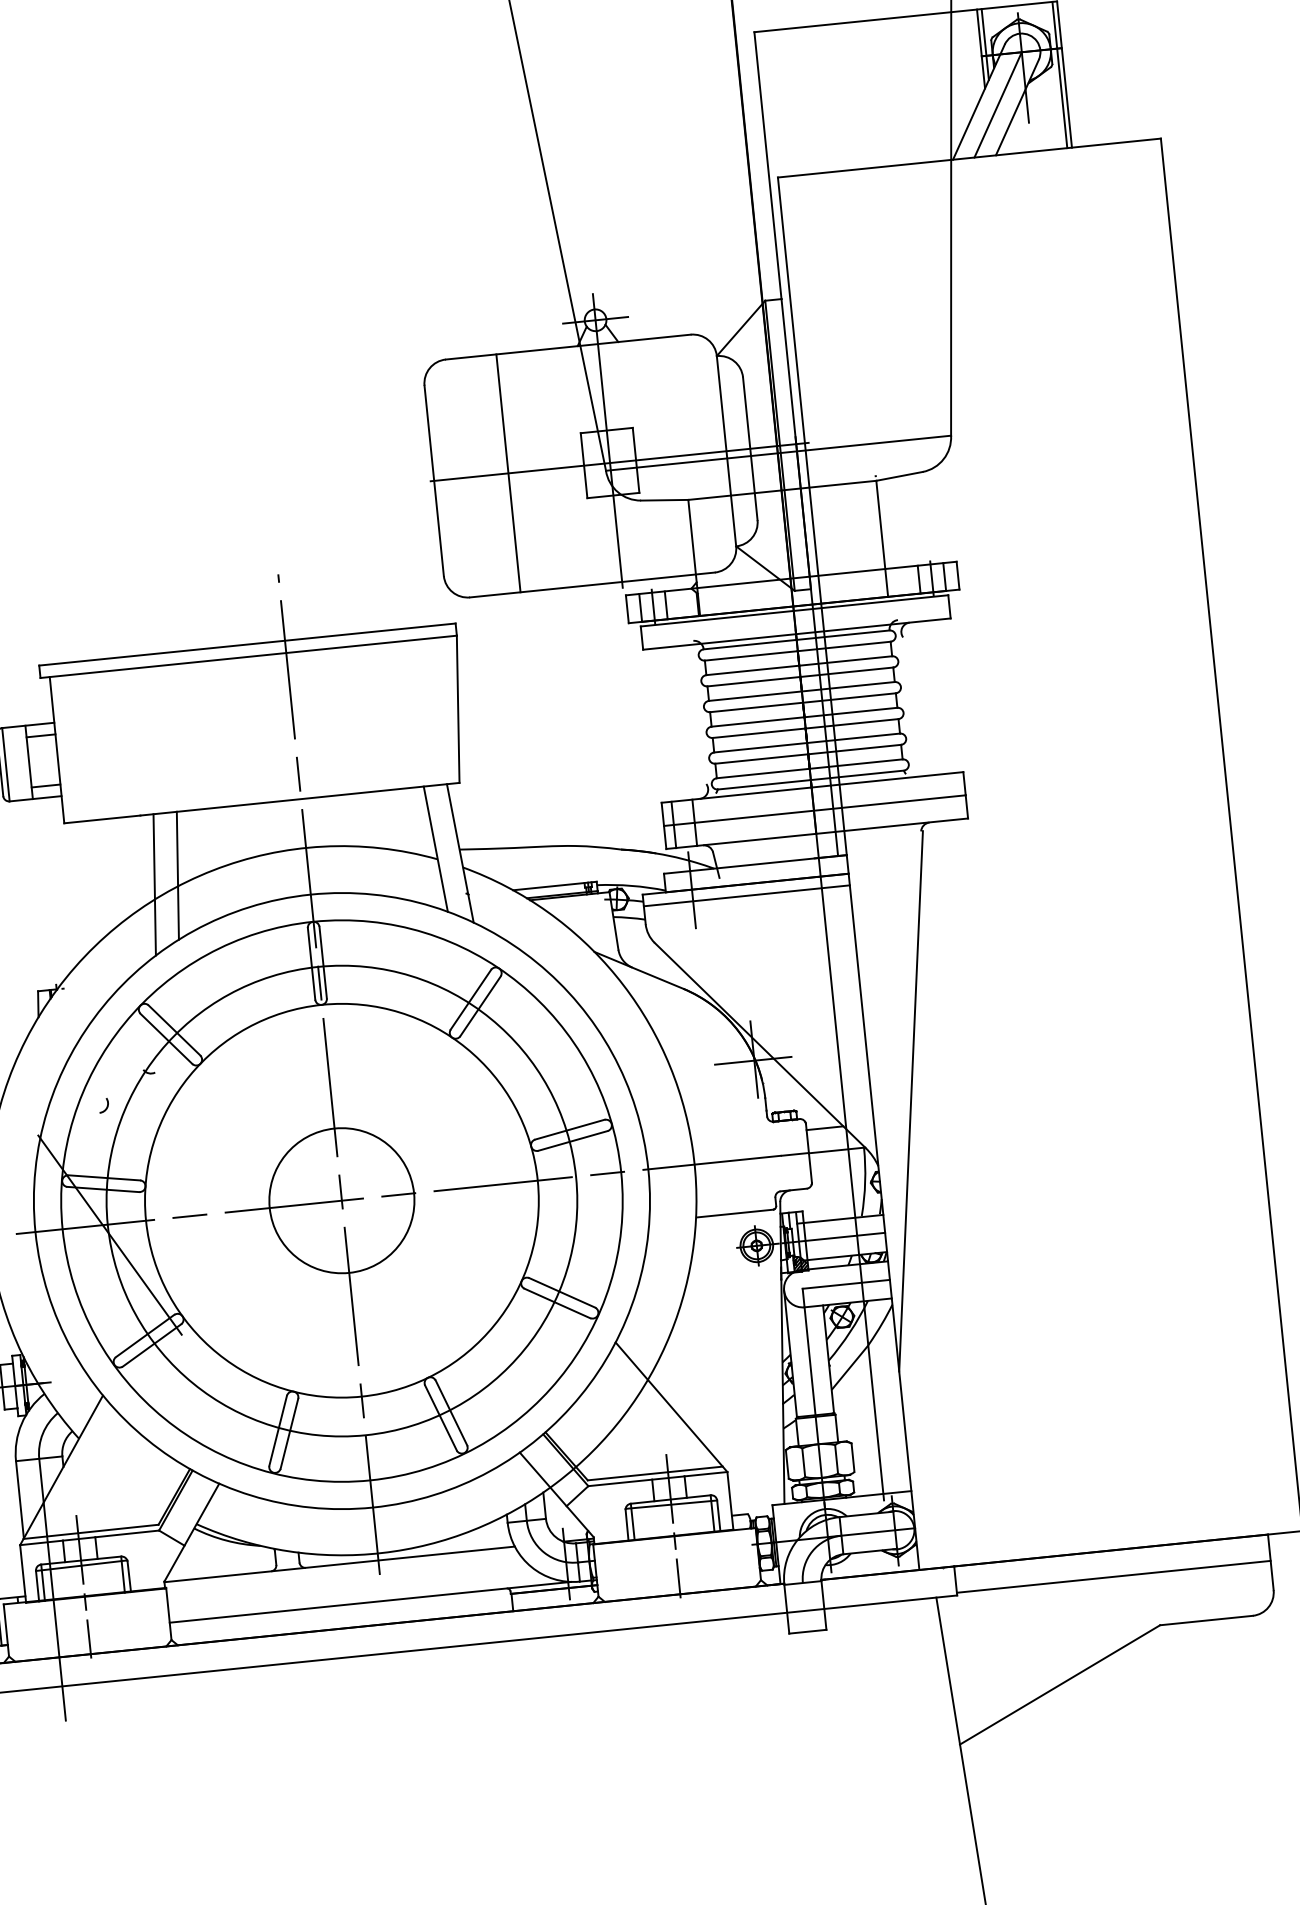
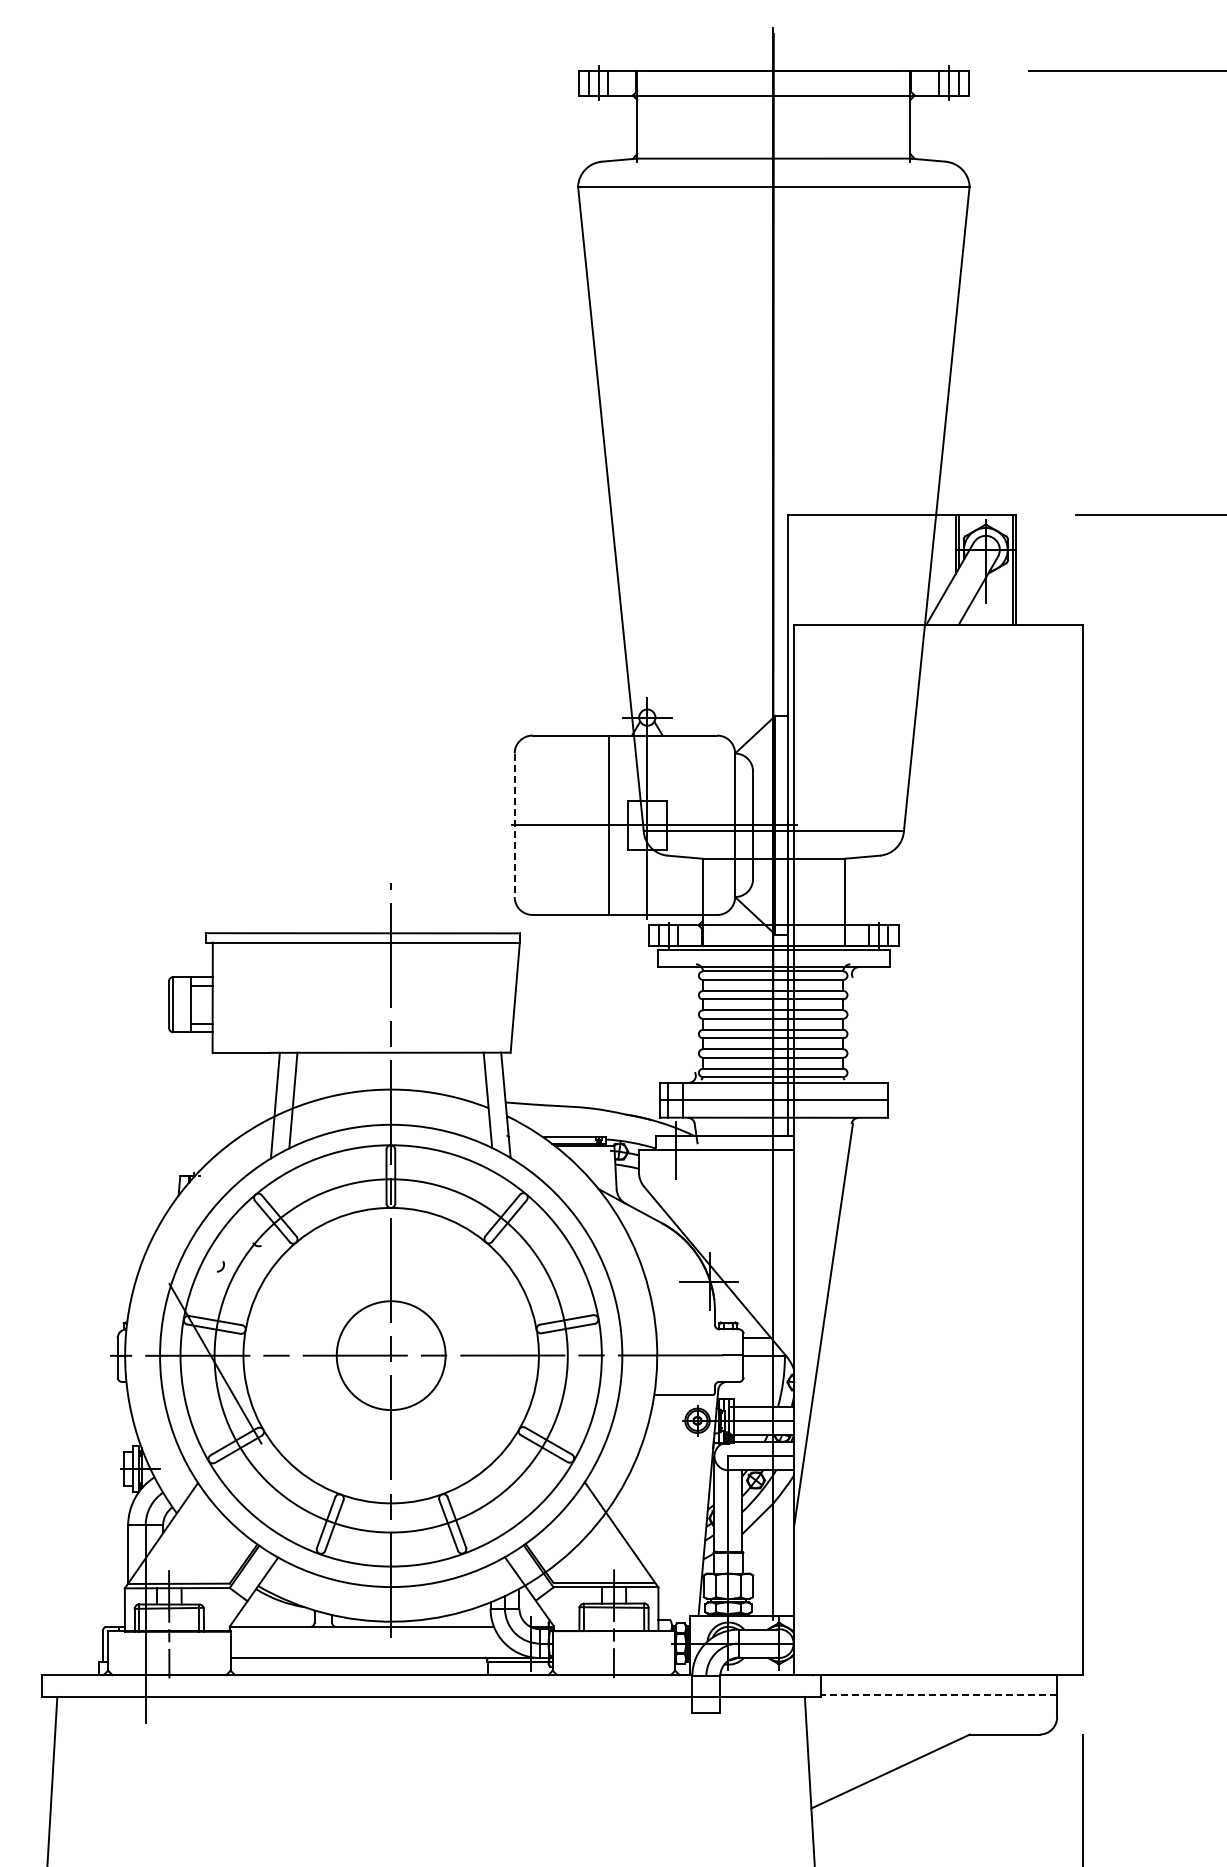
line: (997, 103) -> (963, 586), removed
line: (508, 473) -> (608, 825), moved
line: (433, 481) -> (514, 825), solid -> dashed
line: (746, 895) -> (716, 1158), removed
line: (1113, 1576) -> (938, 1694), solid -> dashed

